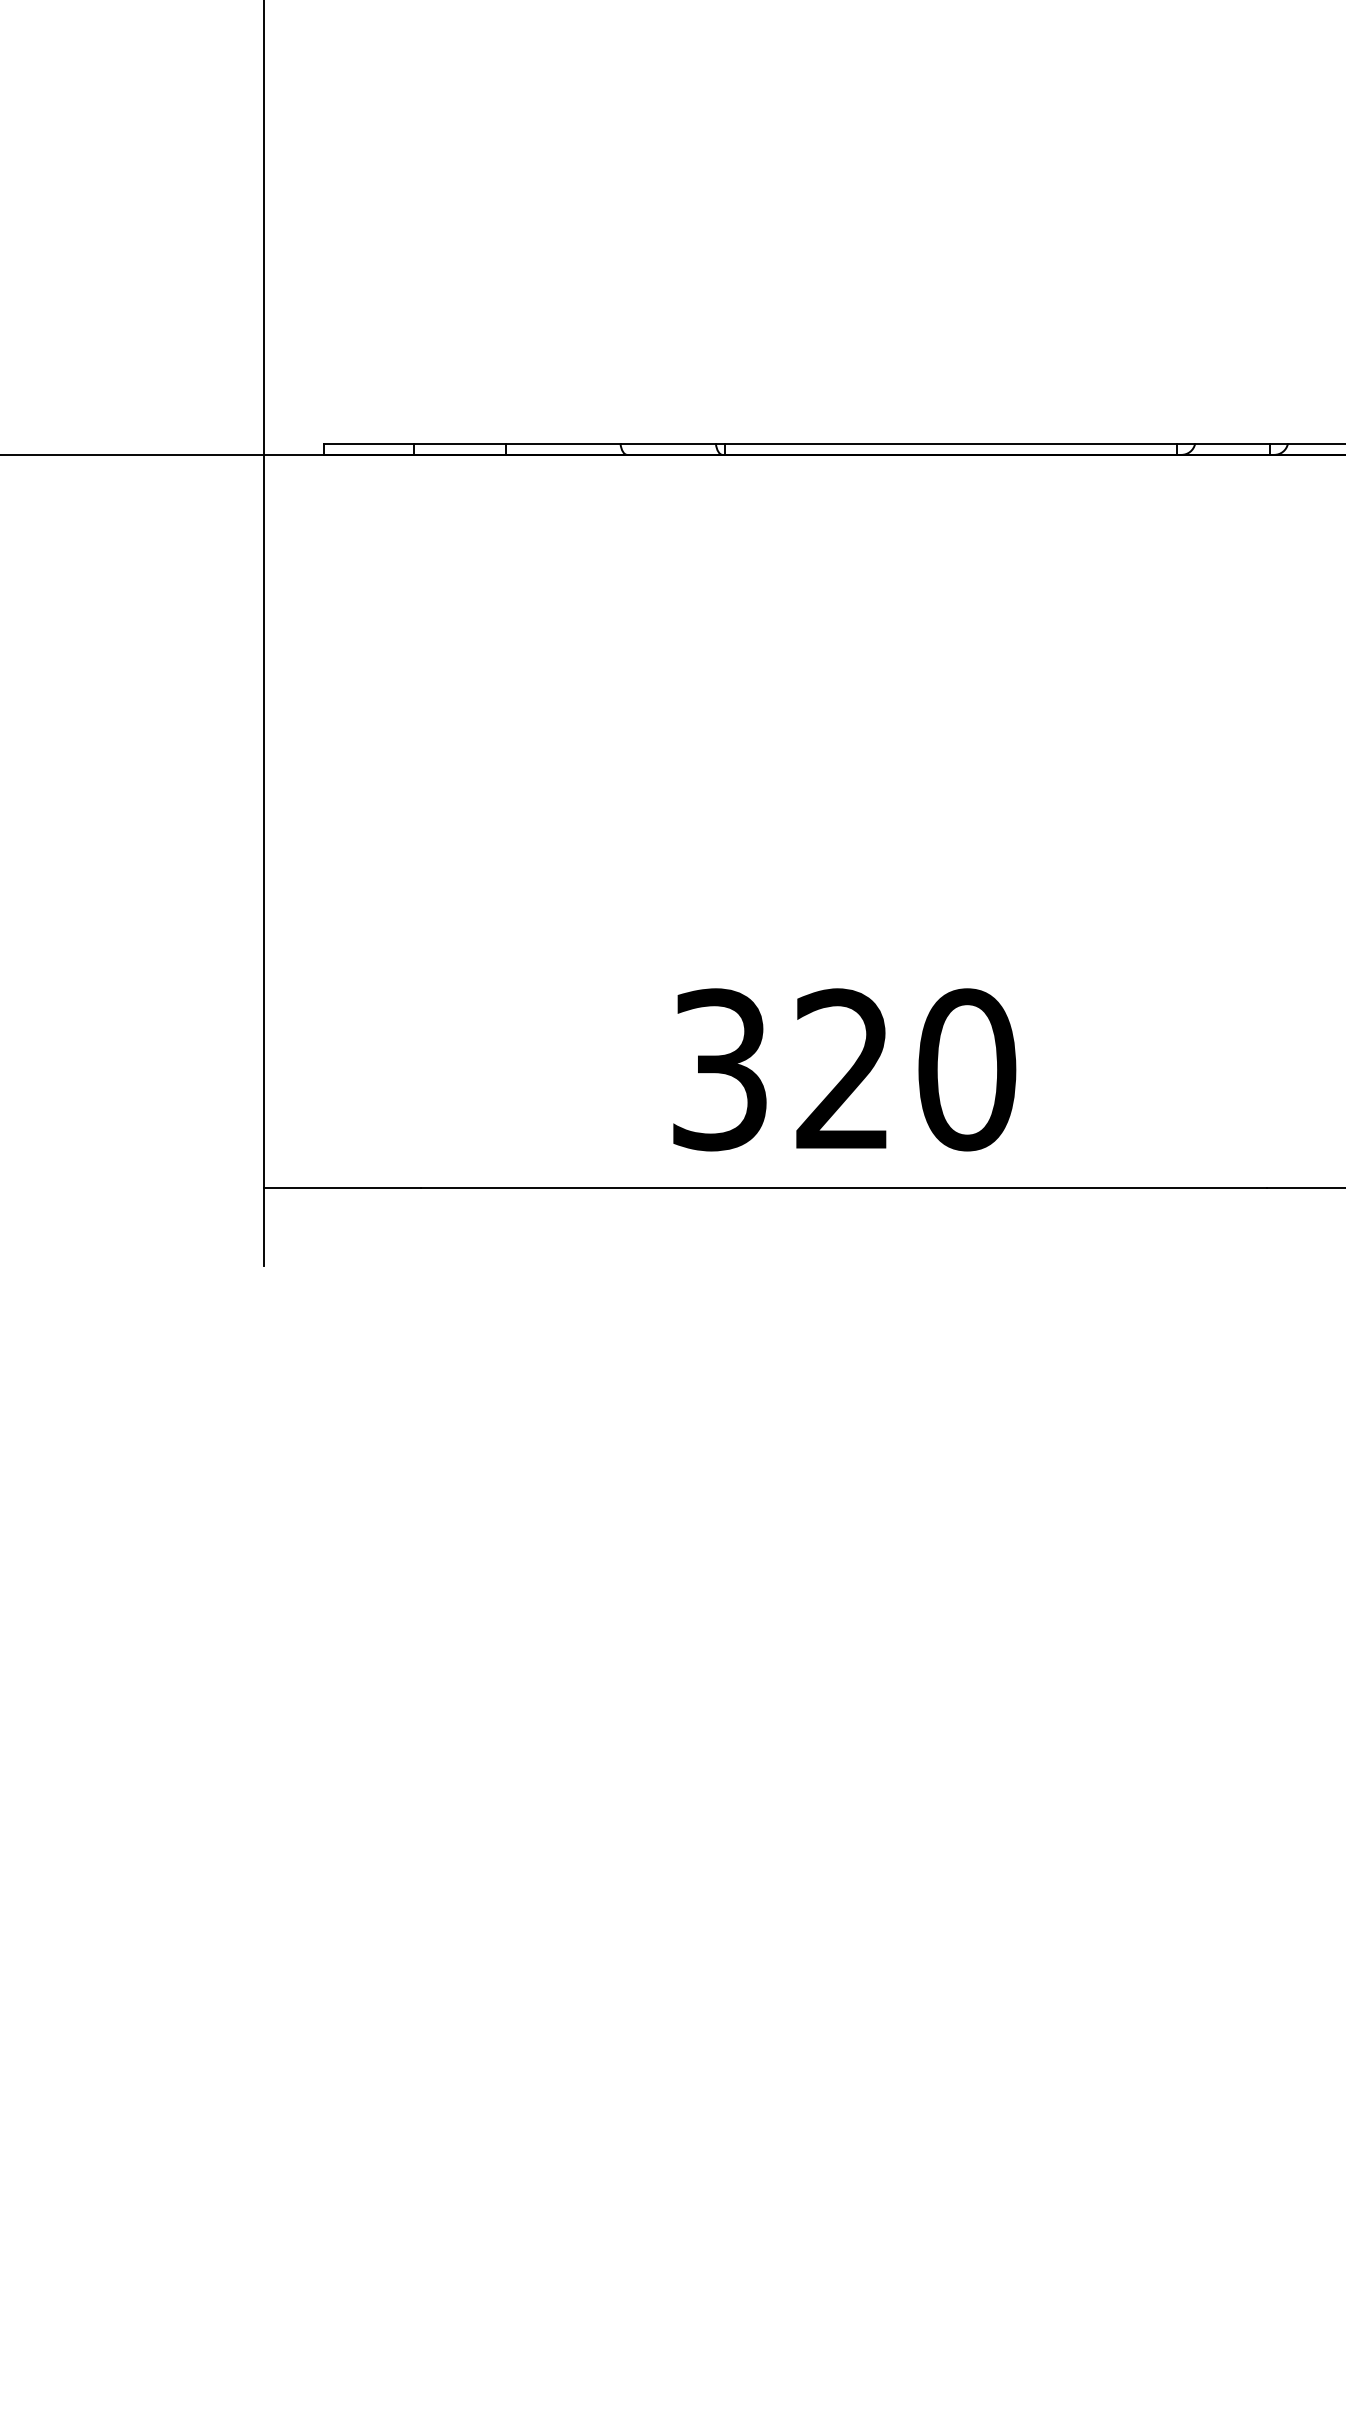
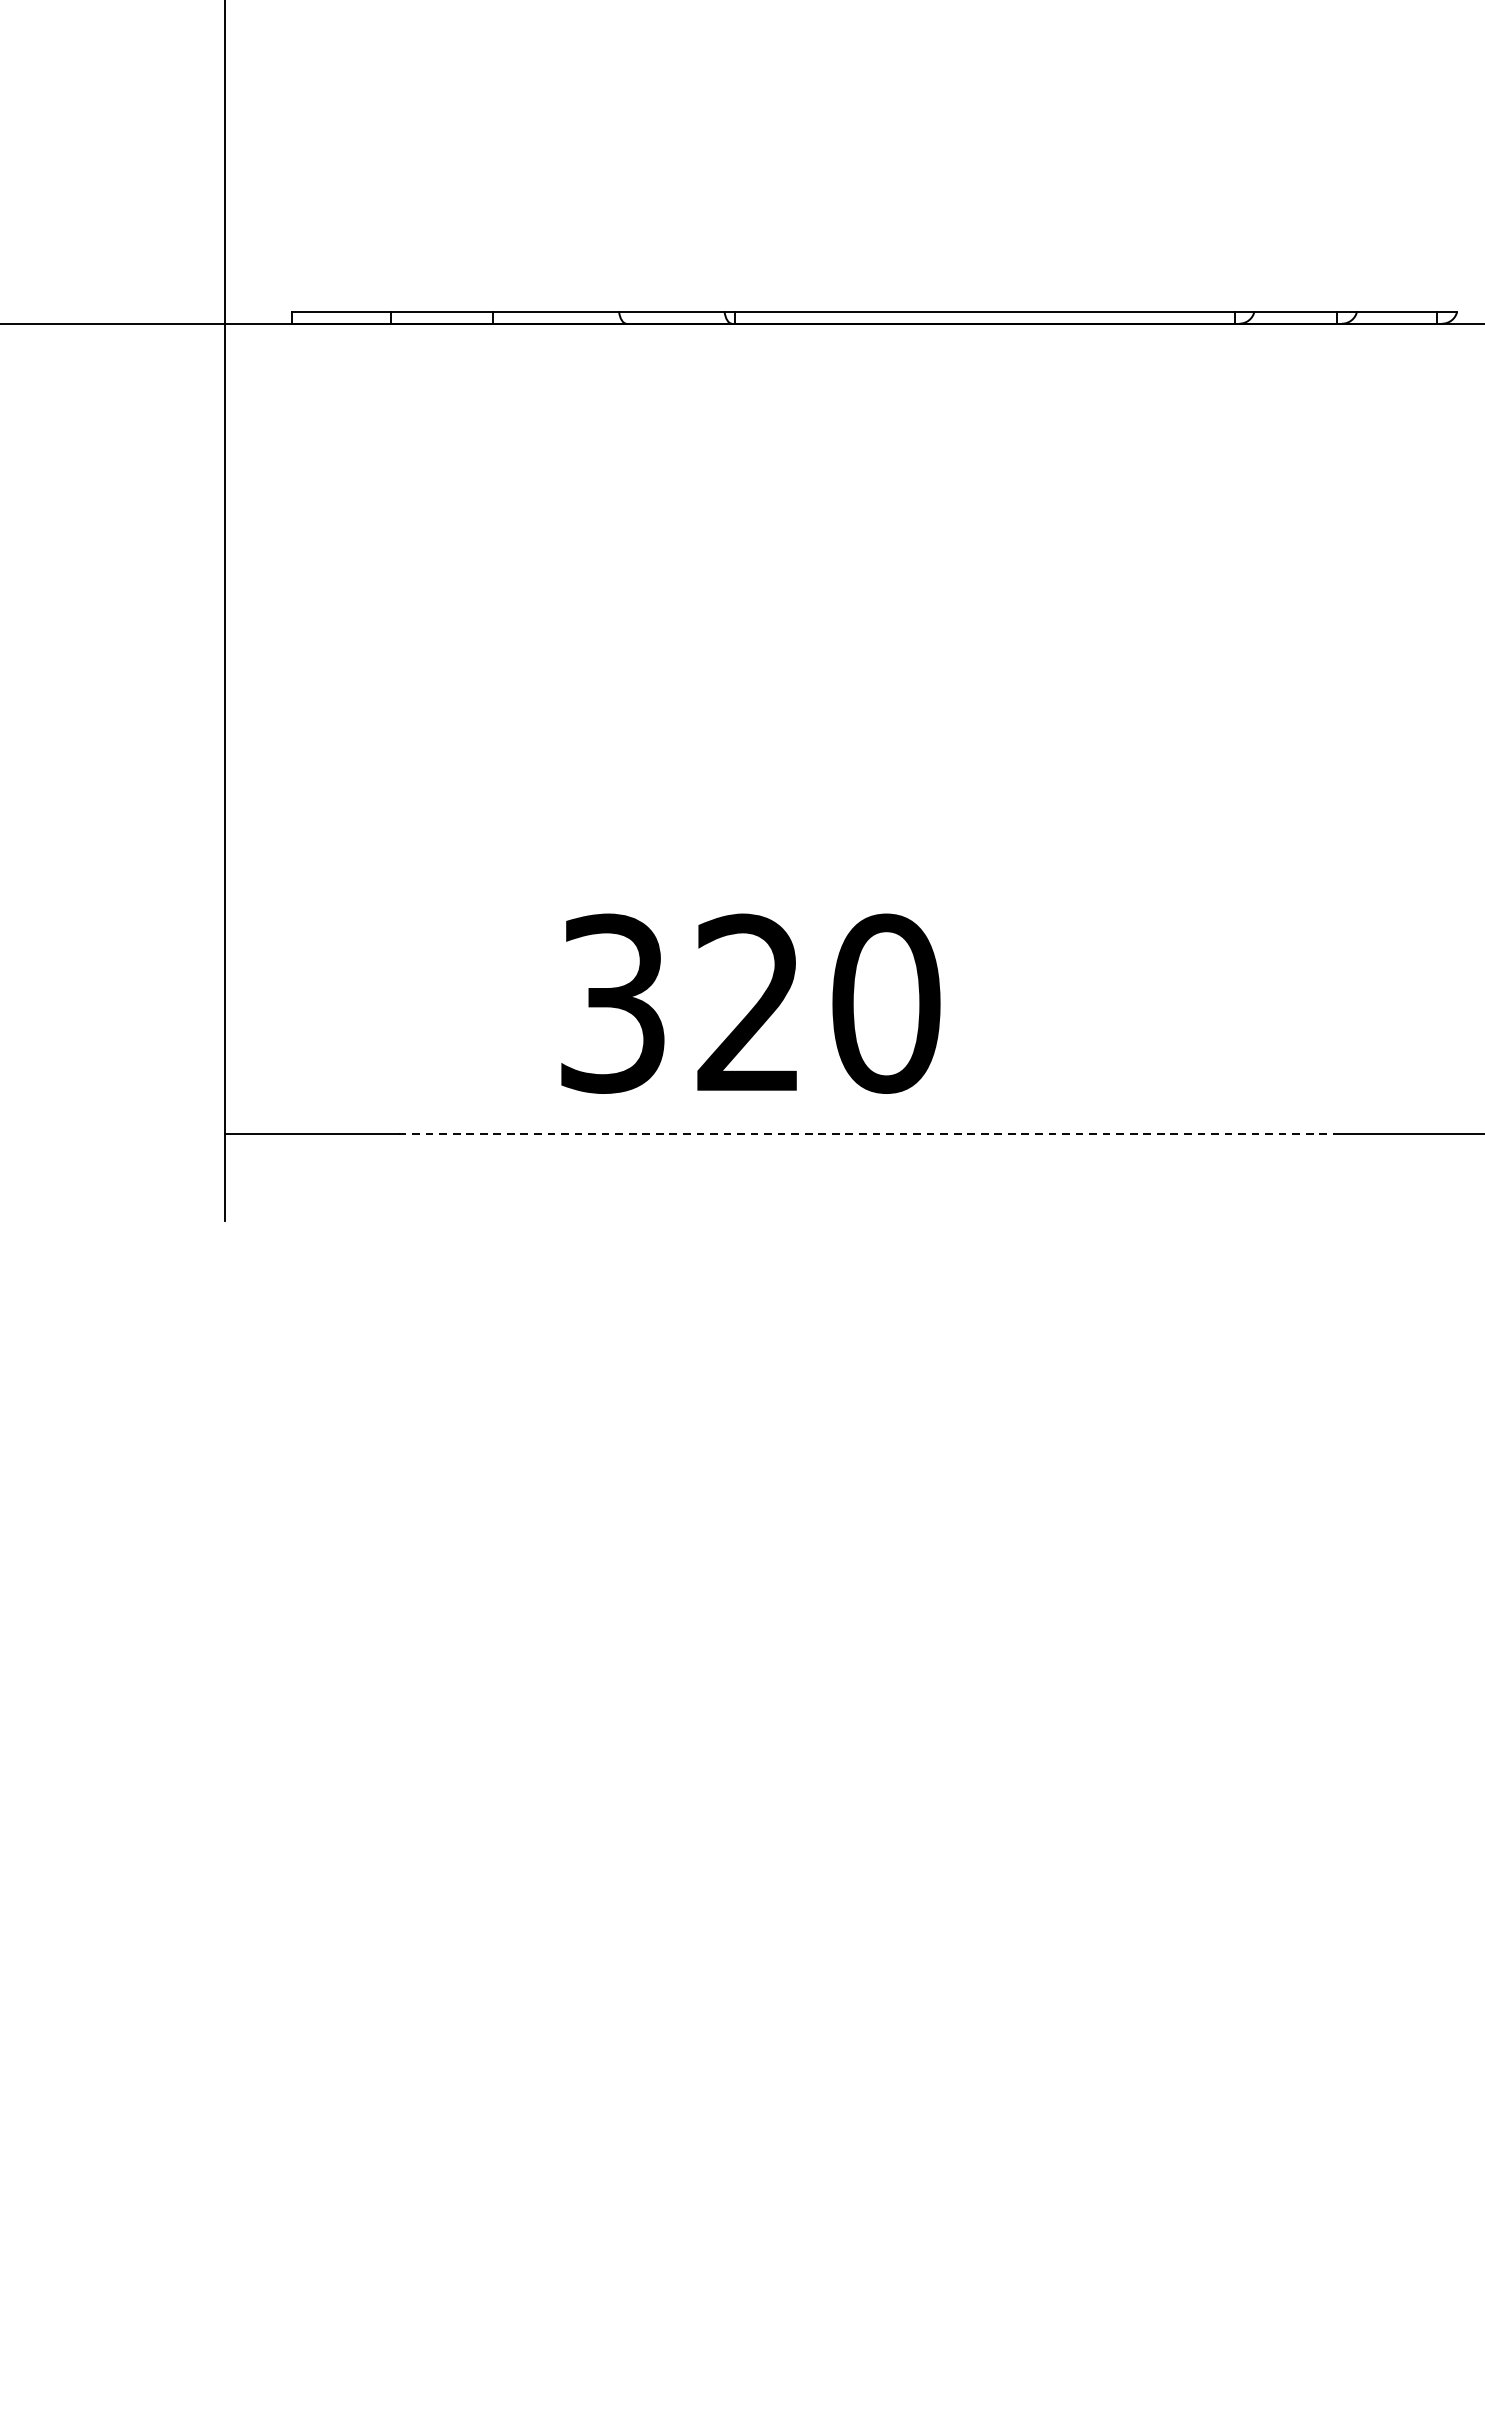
text: (844, 1069) -> (750, 1003), moved
line: (843, 1187) -> (865, 1133), solid -> dashed

